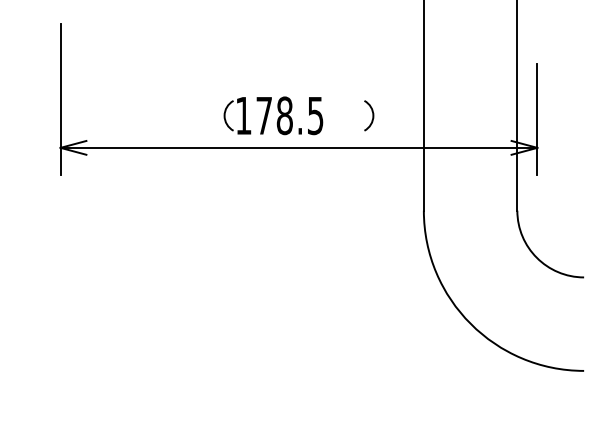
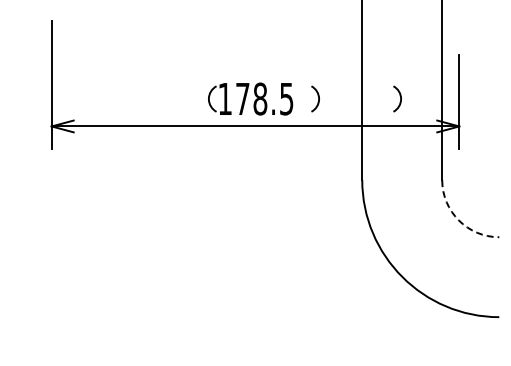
part: (273, 115) -> (250, 98), moved
arc: (468, 115) -> (400, 98), added
arc: (536, 257) -> (458, 220), solid -> dashed

